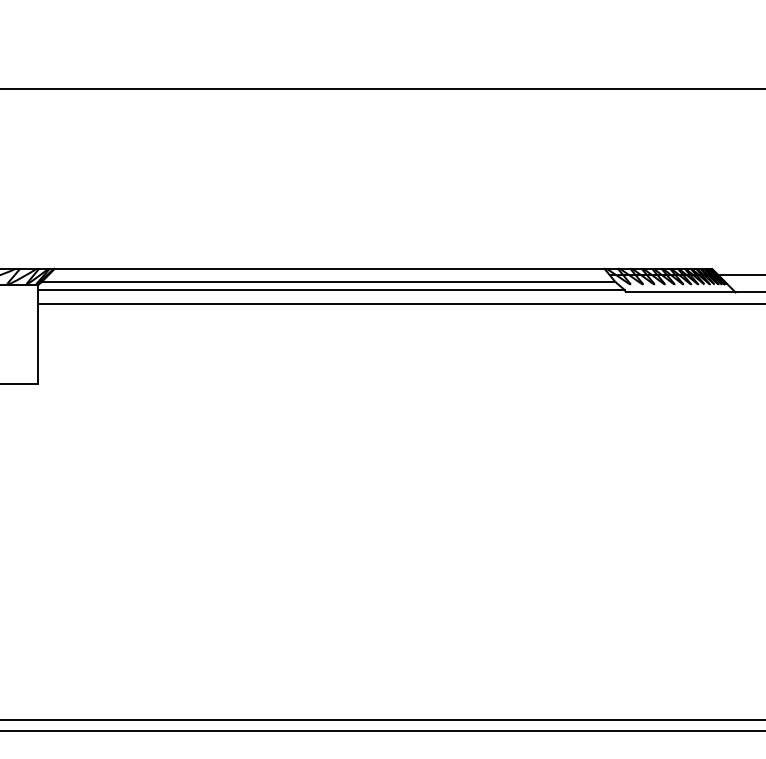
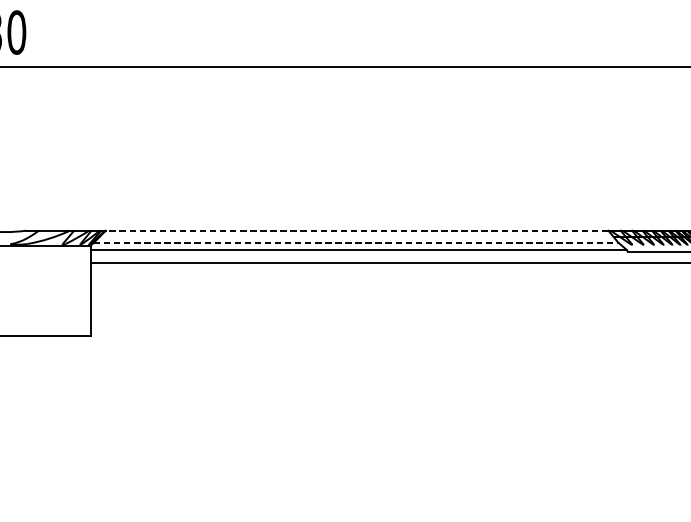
line: (329, 268) -> (357, 230), solid -> dashed
line: (328, 281) -> (356, 242), solid -> dashed

